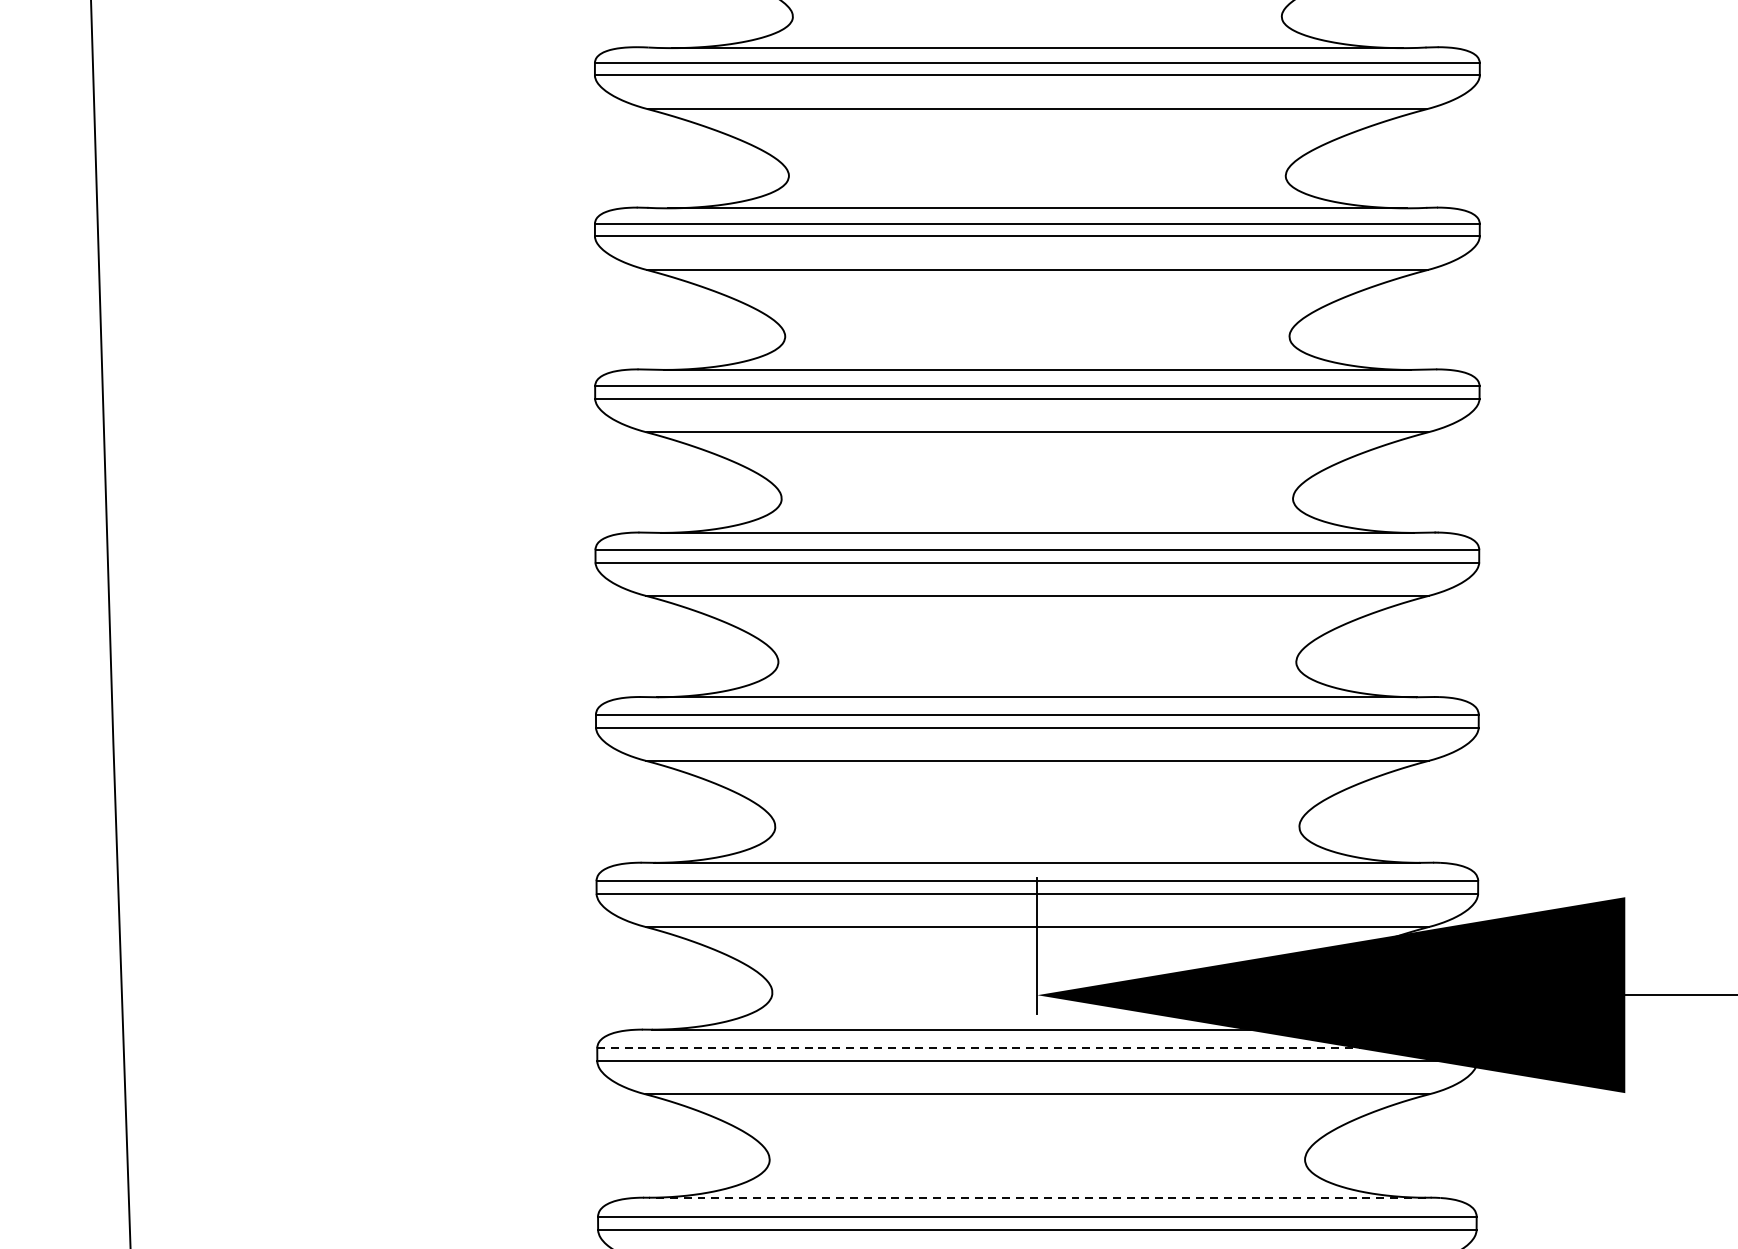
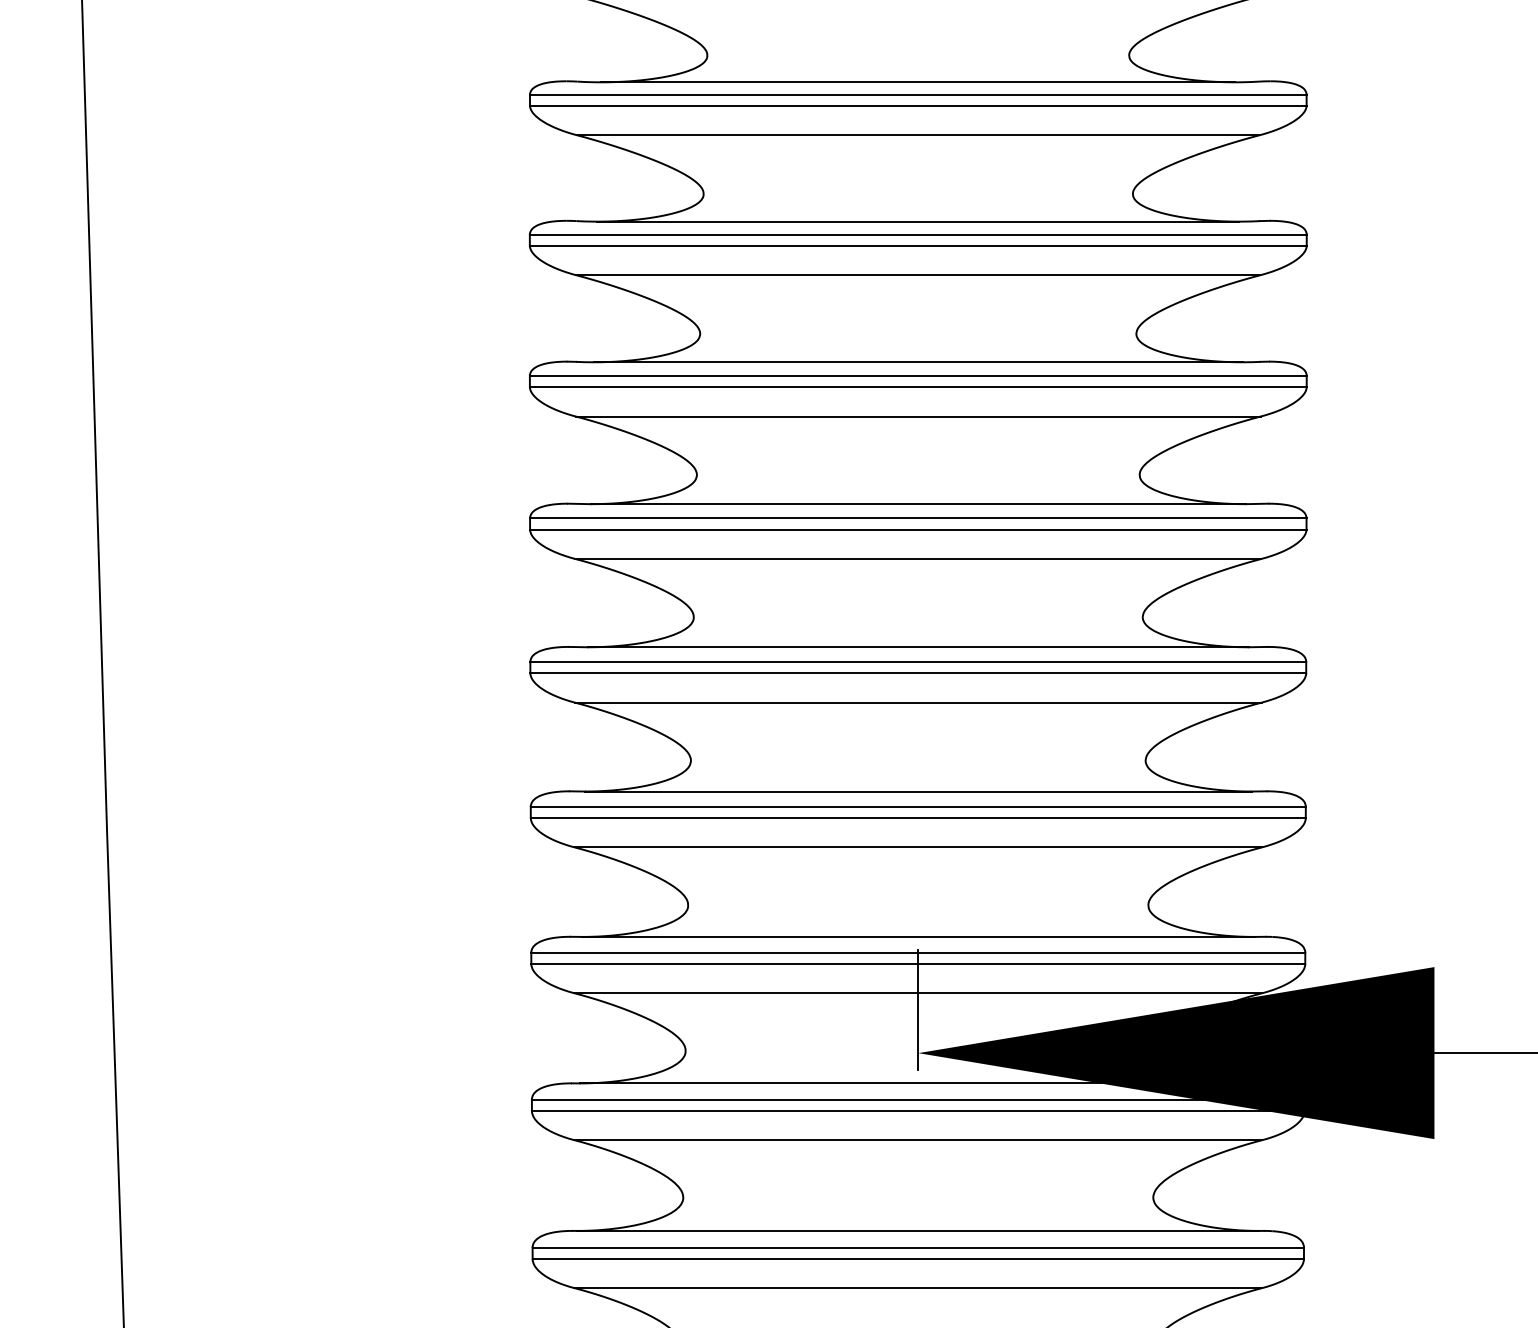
line: (1036, 1048) -> (917, 1099), dashed -> solid
line: (1036, 1197) -> (917, 1230), dashed -> solid

